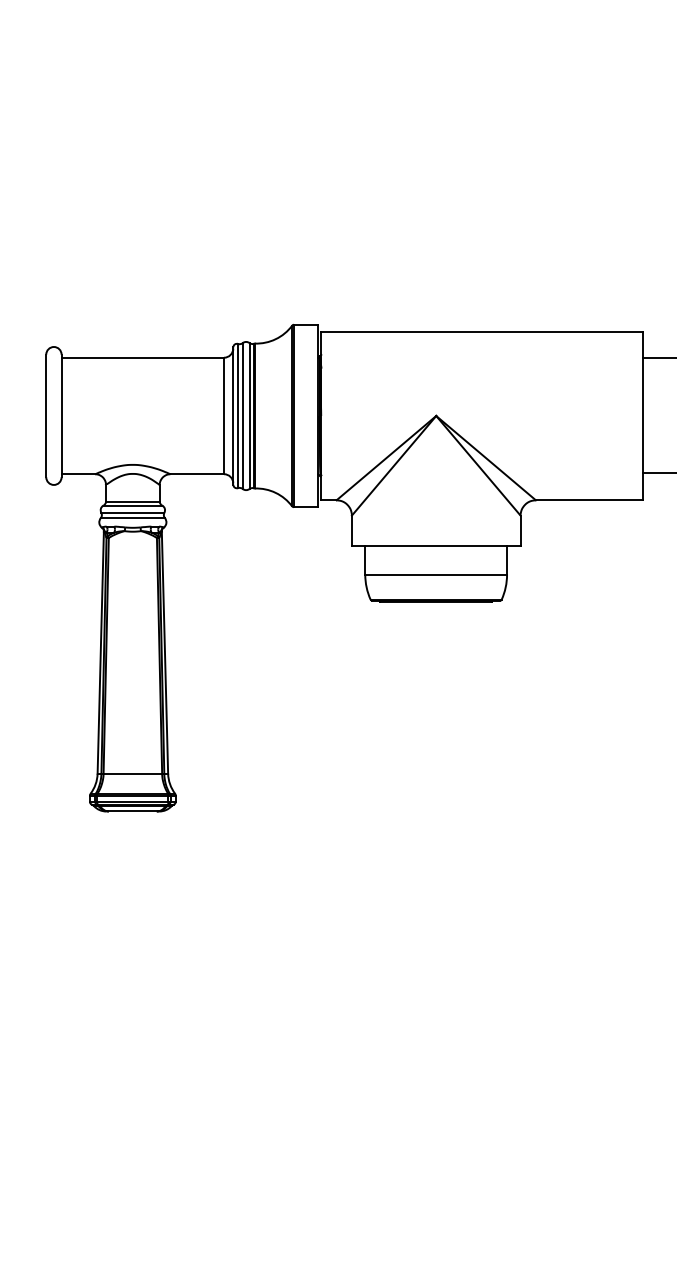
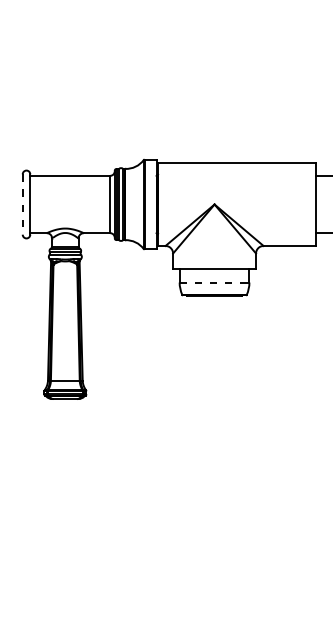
line: (45, 417) -> (22, 205), solid -> dashed
line: (436, 574) -> (214, 282), solid -> dashed

